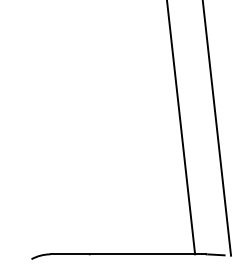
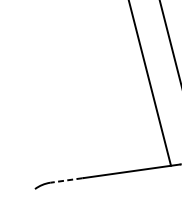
line: (69, 254) -> (66, 180), solid -> dashed

